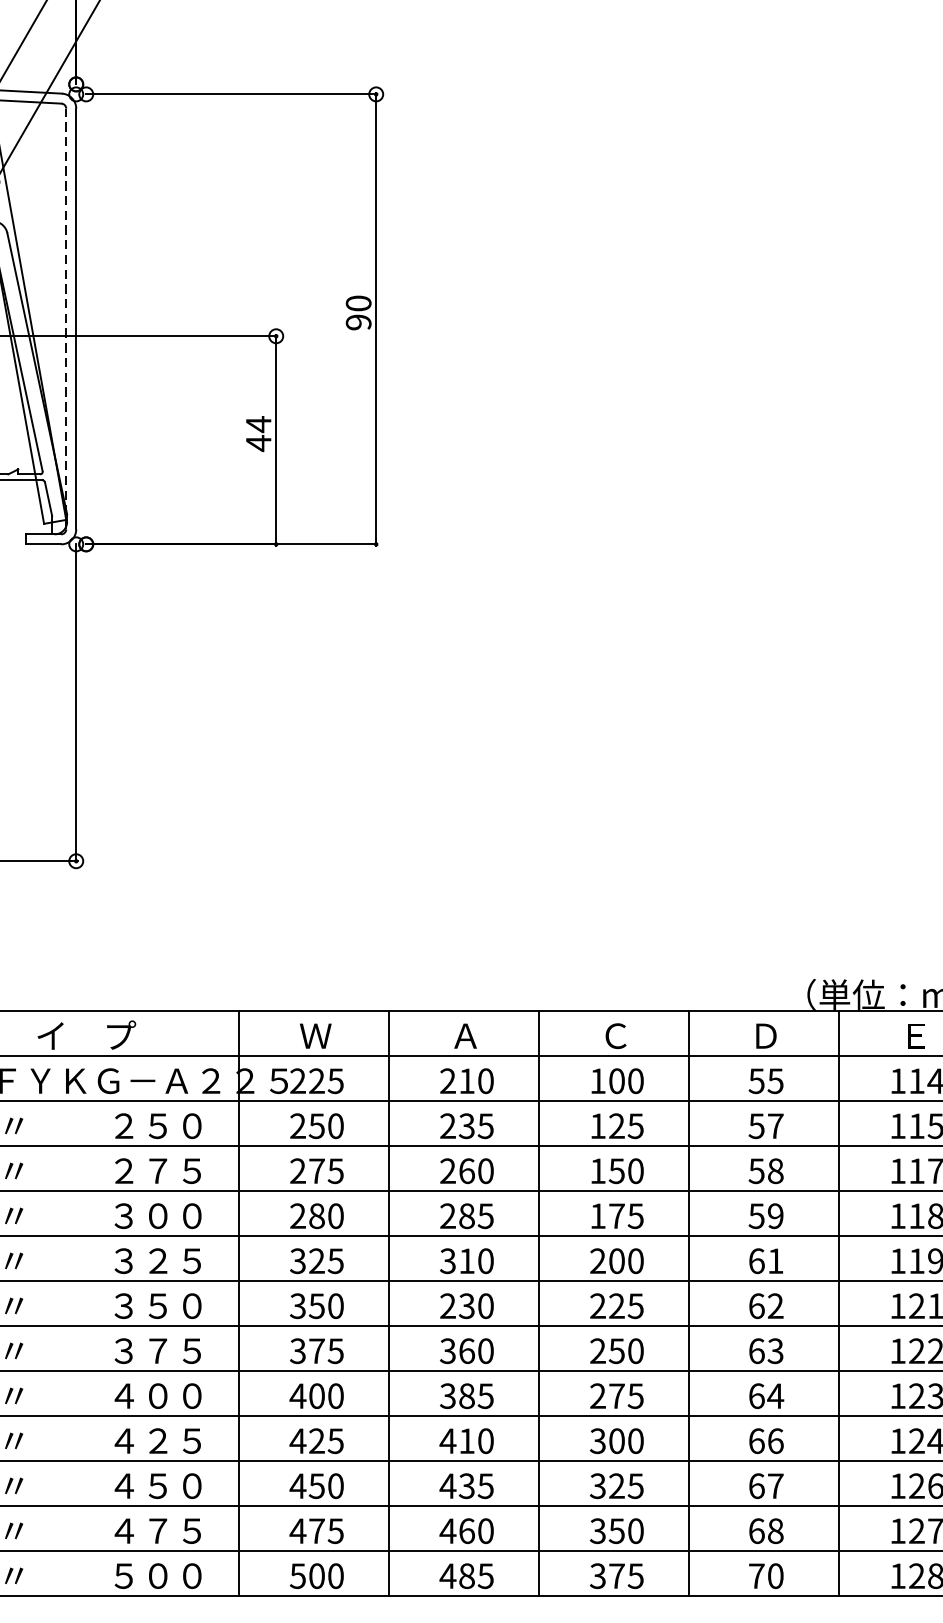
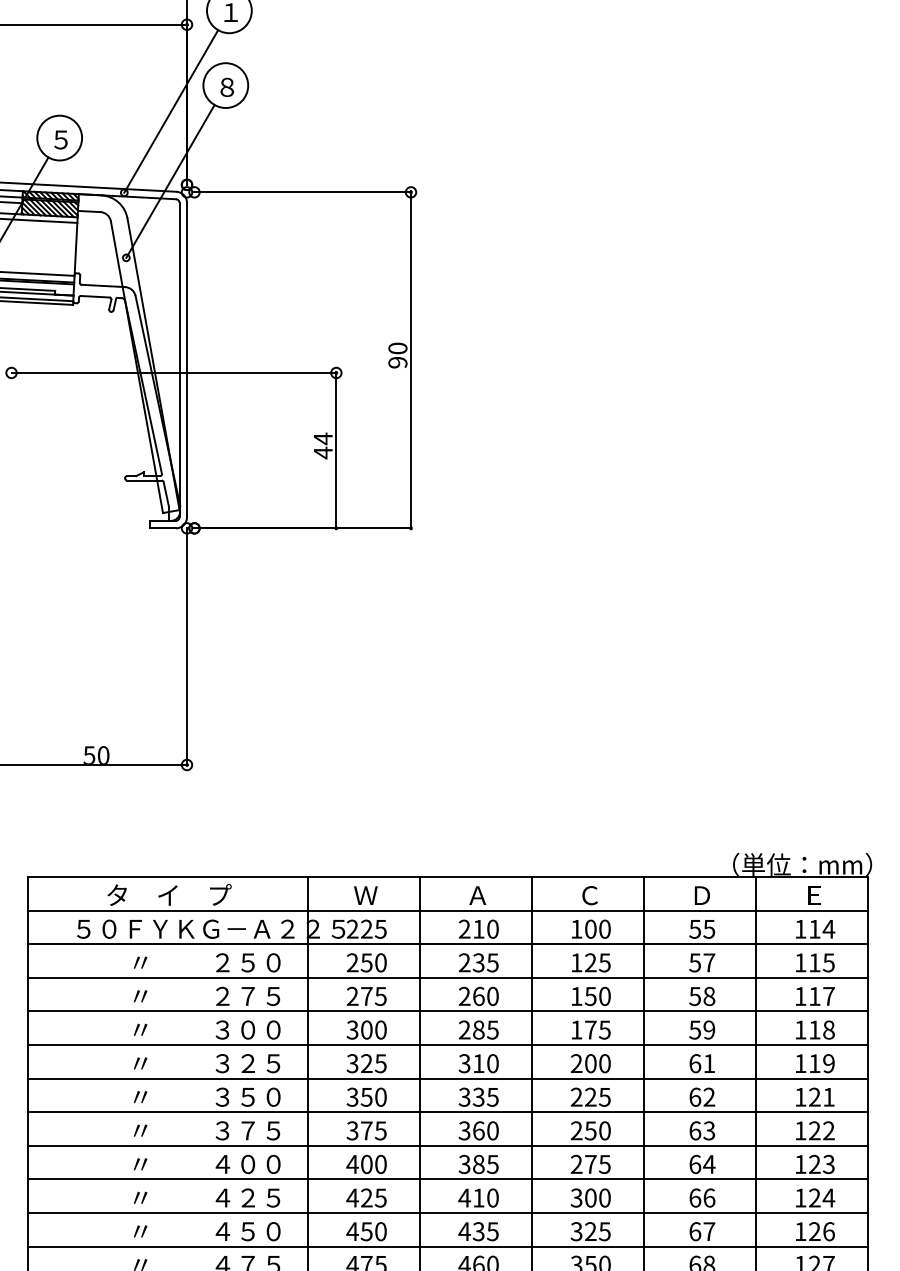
line: (66, 318) -> (179, 359), dashed -> solid
text: (307, 1216) -> (359, 1030), 280 -> 300
text: (466, 1305) -> (478, 1096), 230 -> 335

